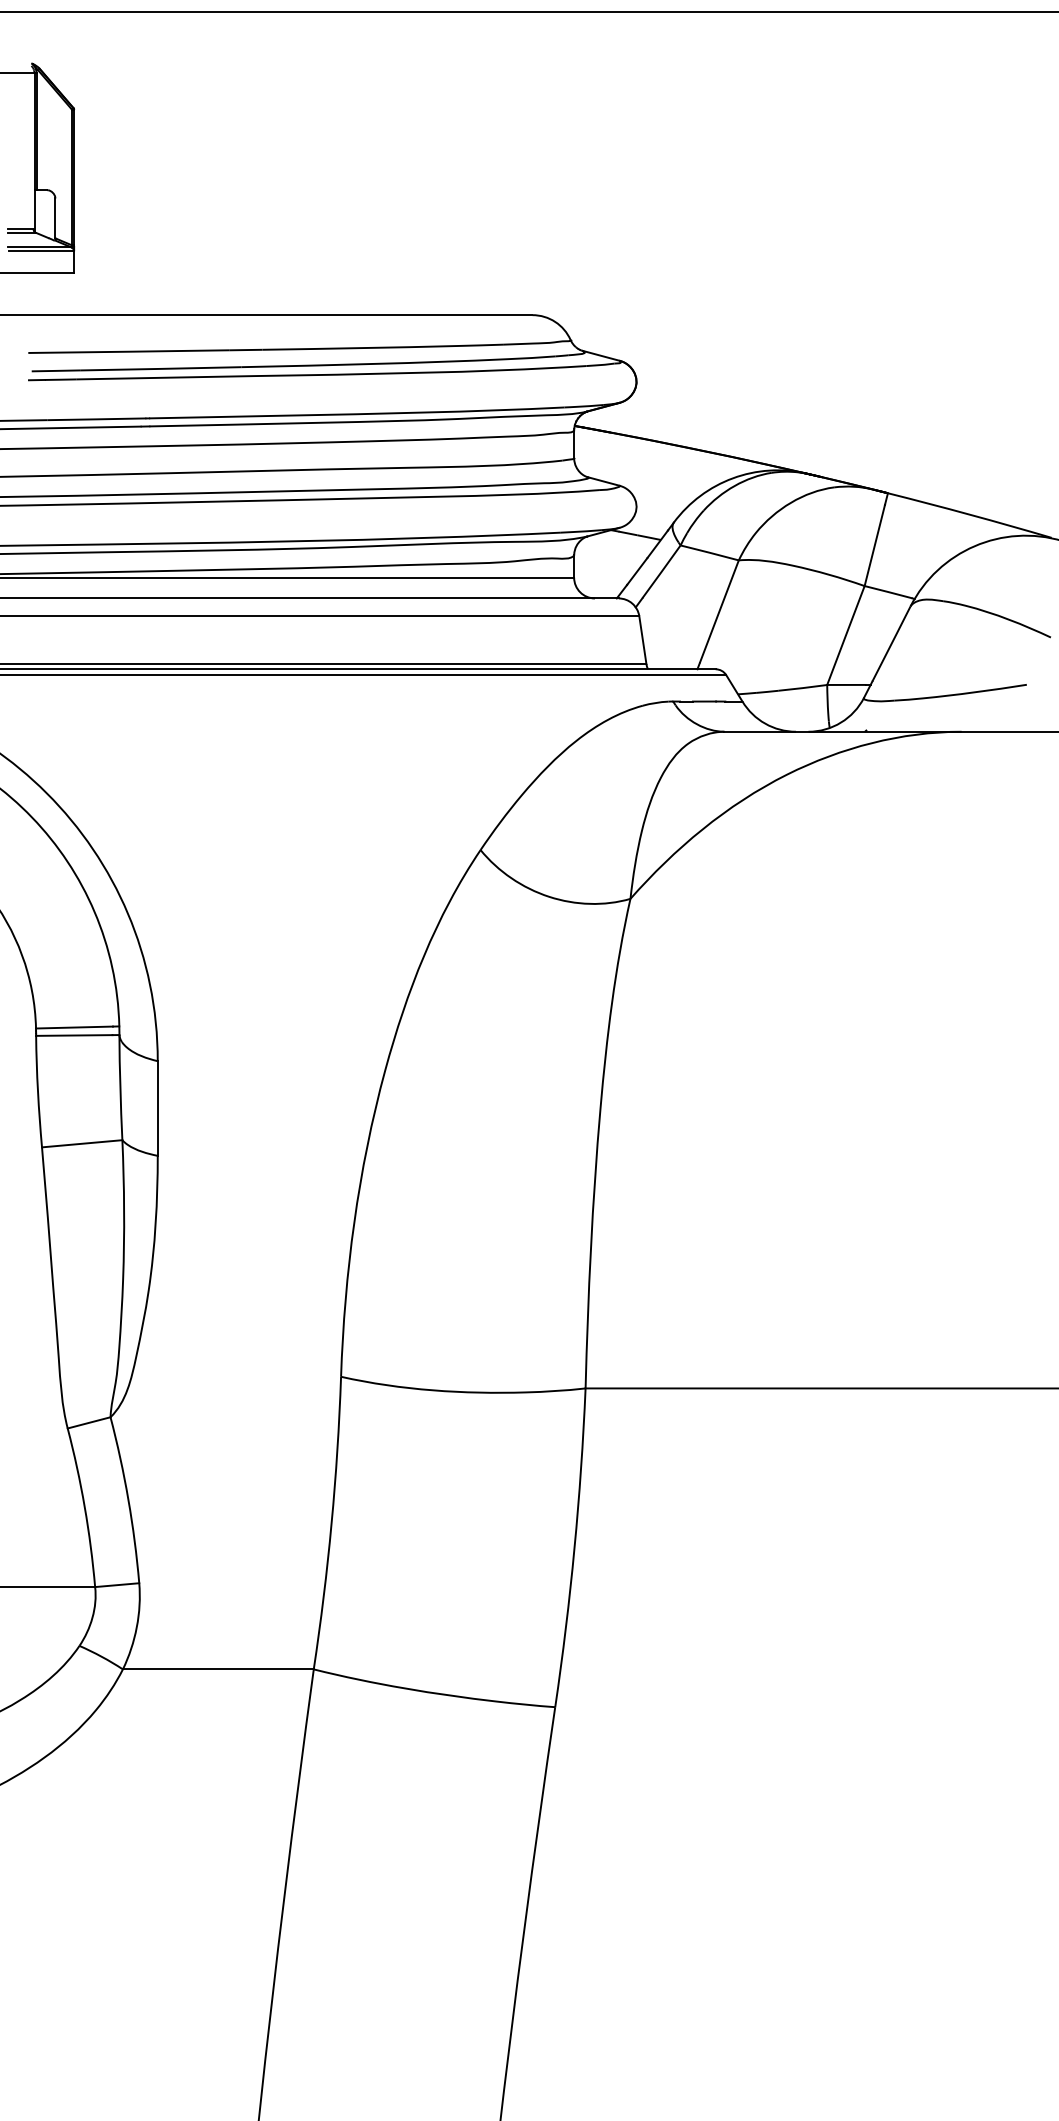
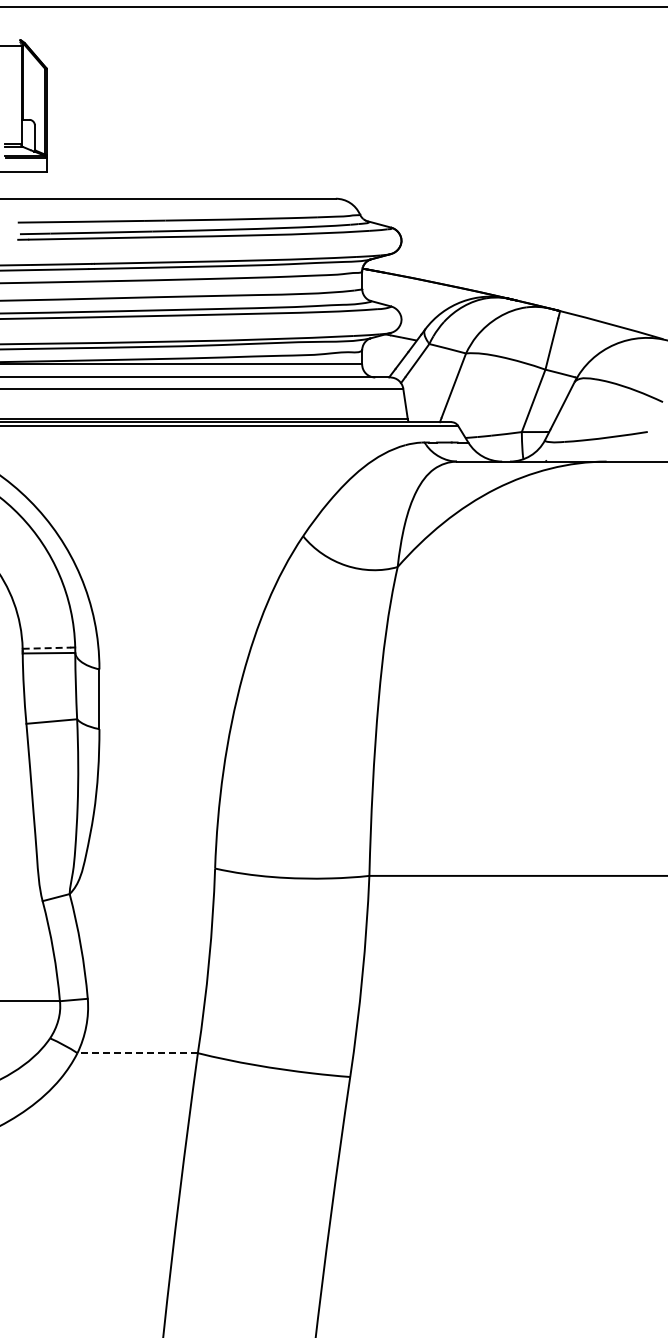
line: (75, 1028) -> (47, 648), solid -> dashed
line: (218, 1669) -> (137, 1053), solid -> dashed

